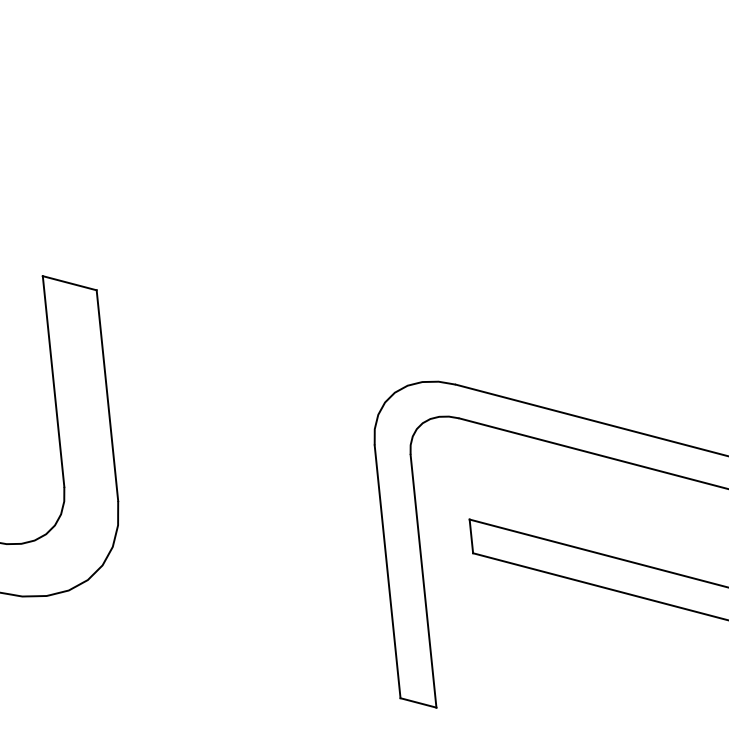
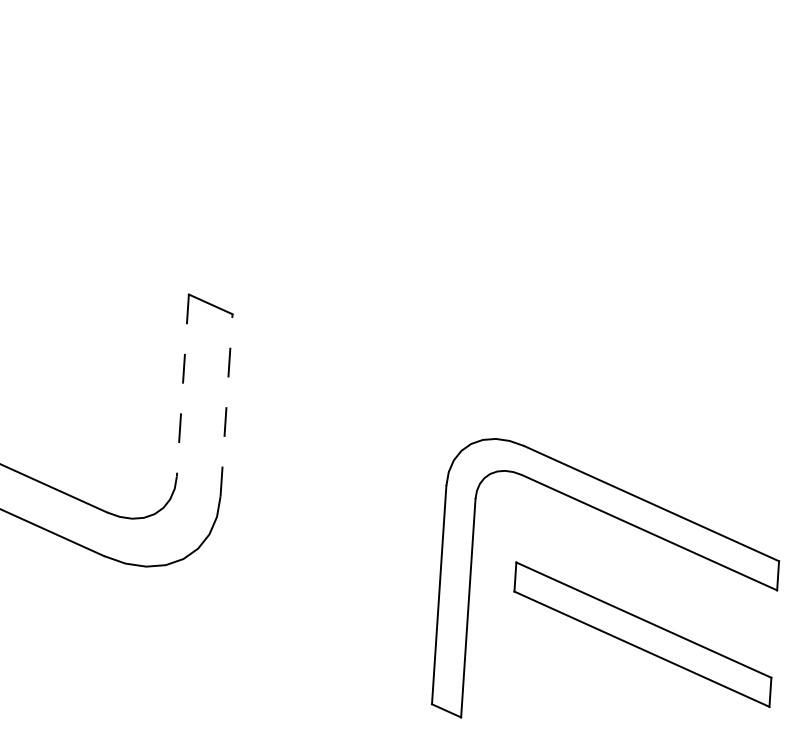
line: (53, 382) -> (182, 386), solid -> dashed
line: (107, 394) -> (226, 404), solid -> dashed

